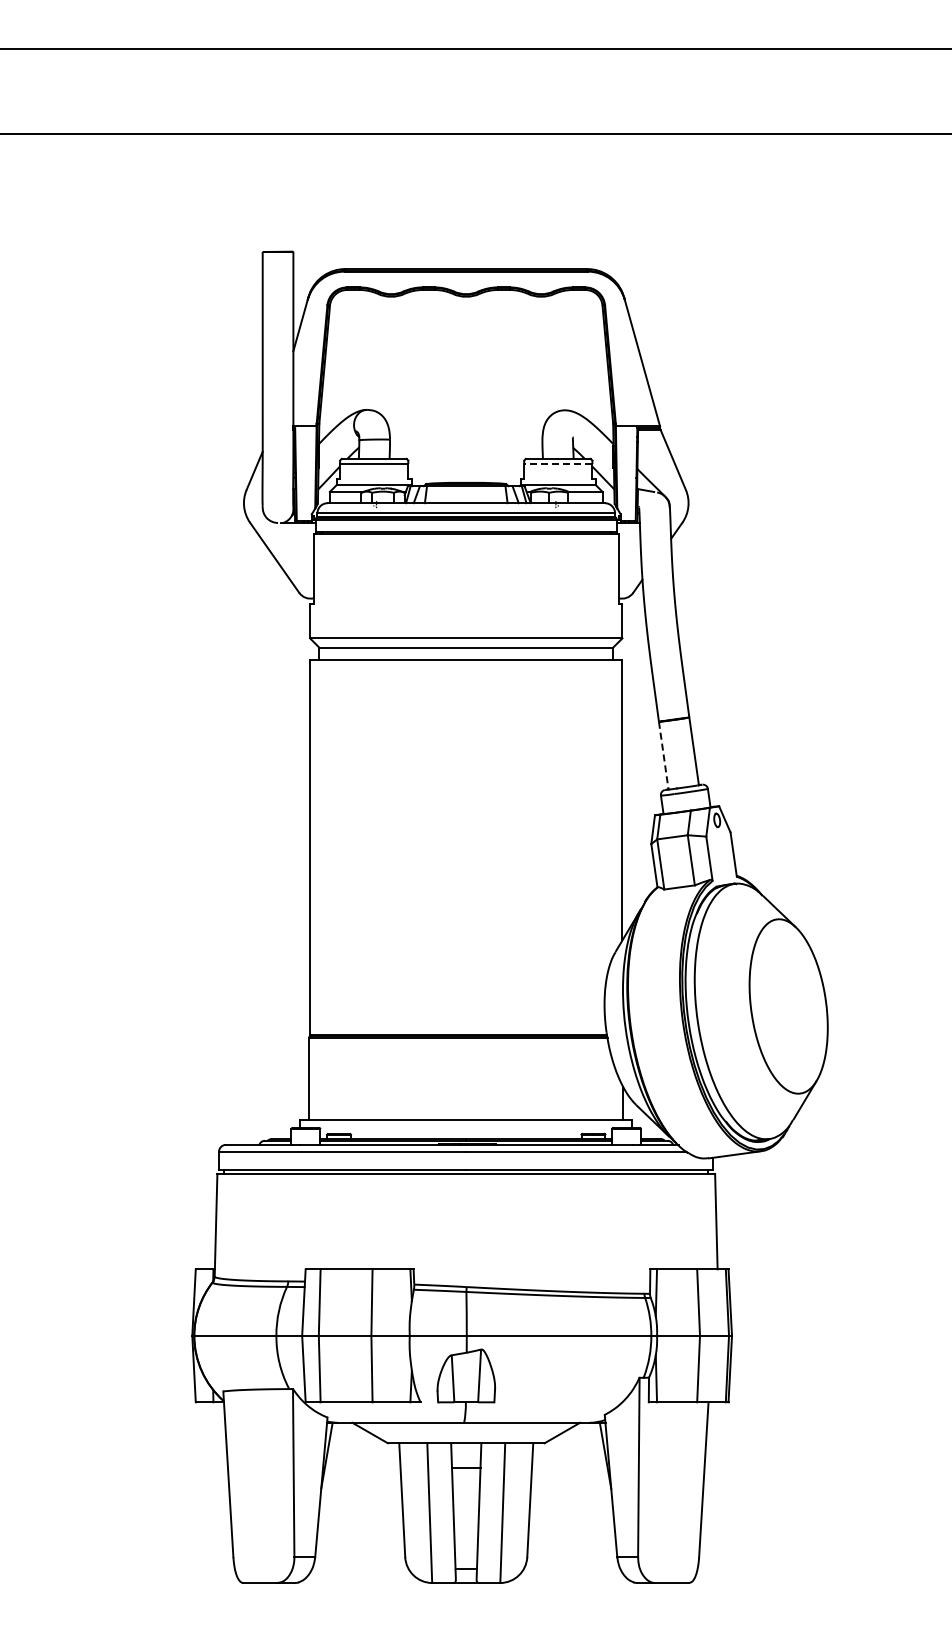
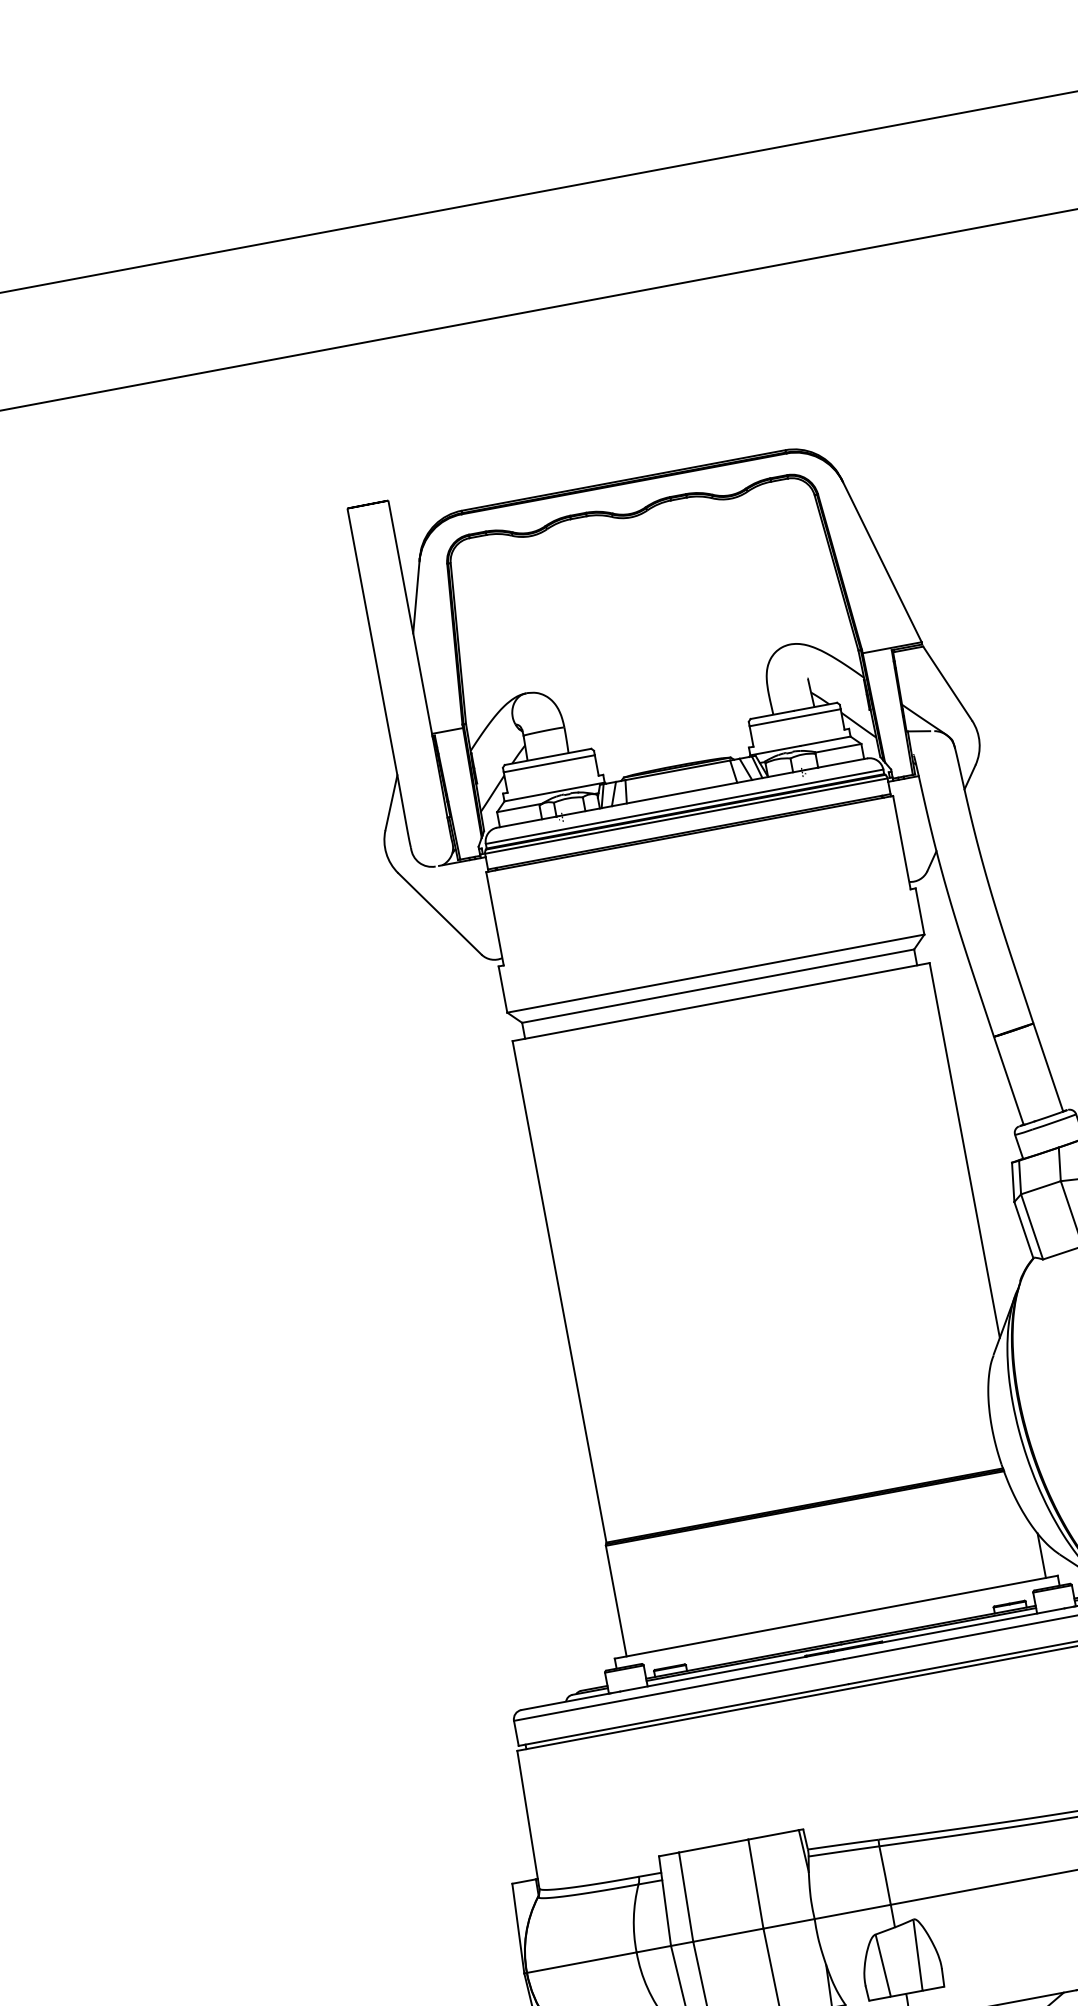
line: (557, 463) -> (793, 717), dashed -> solid
line: (663, 756) -> (1008, 1082), dashed -> solid

